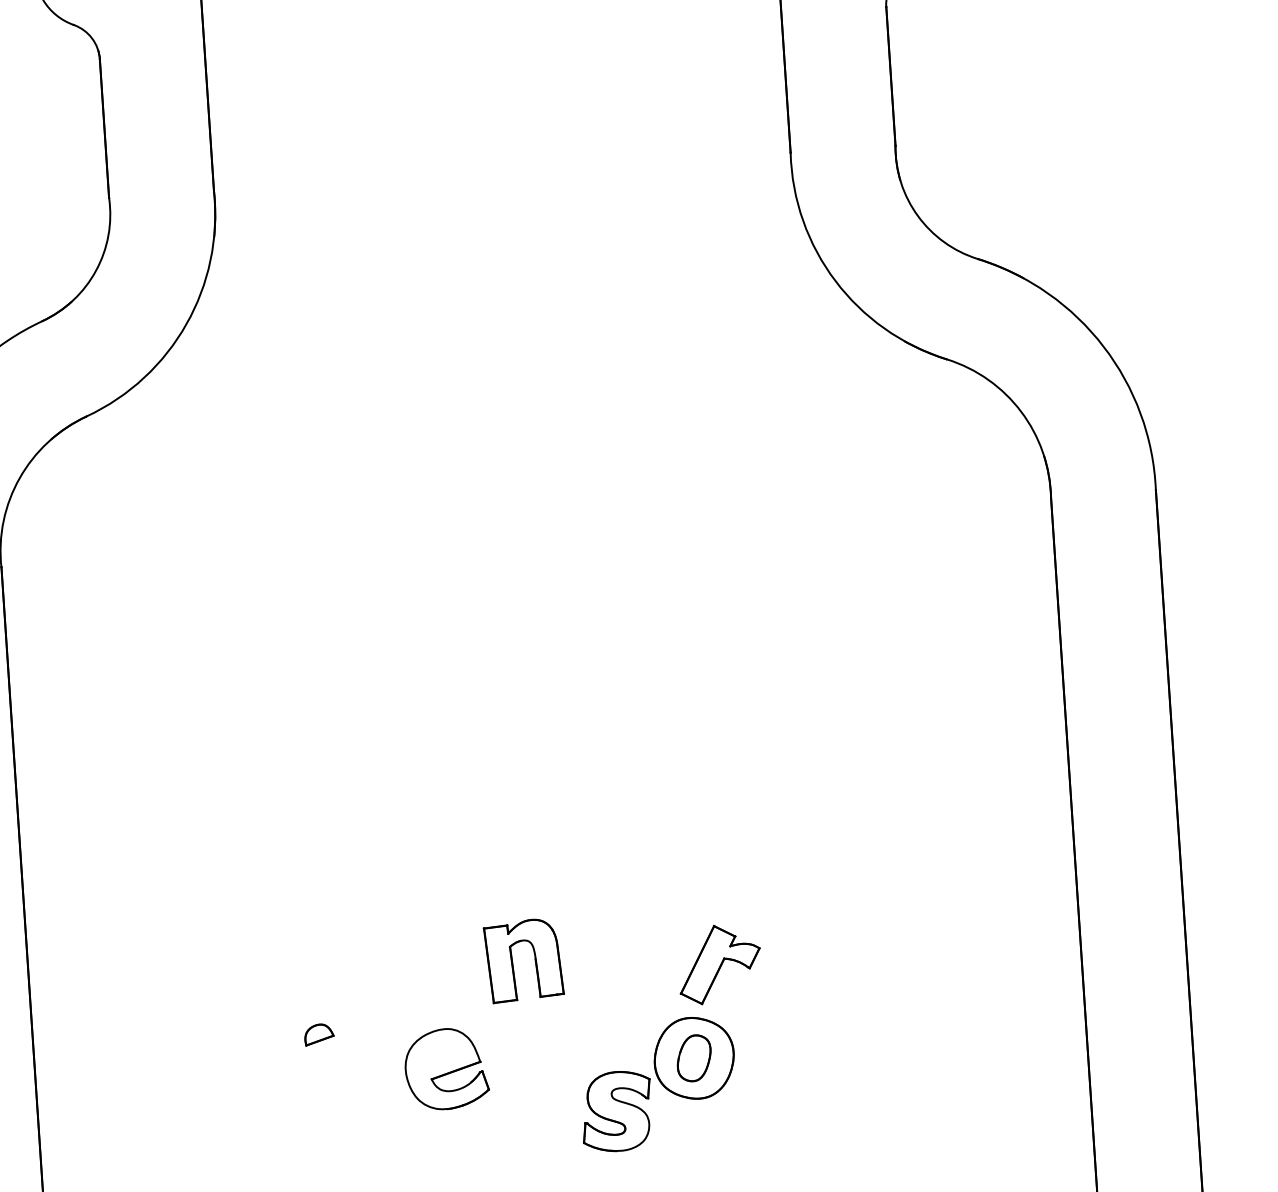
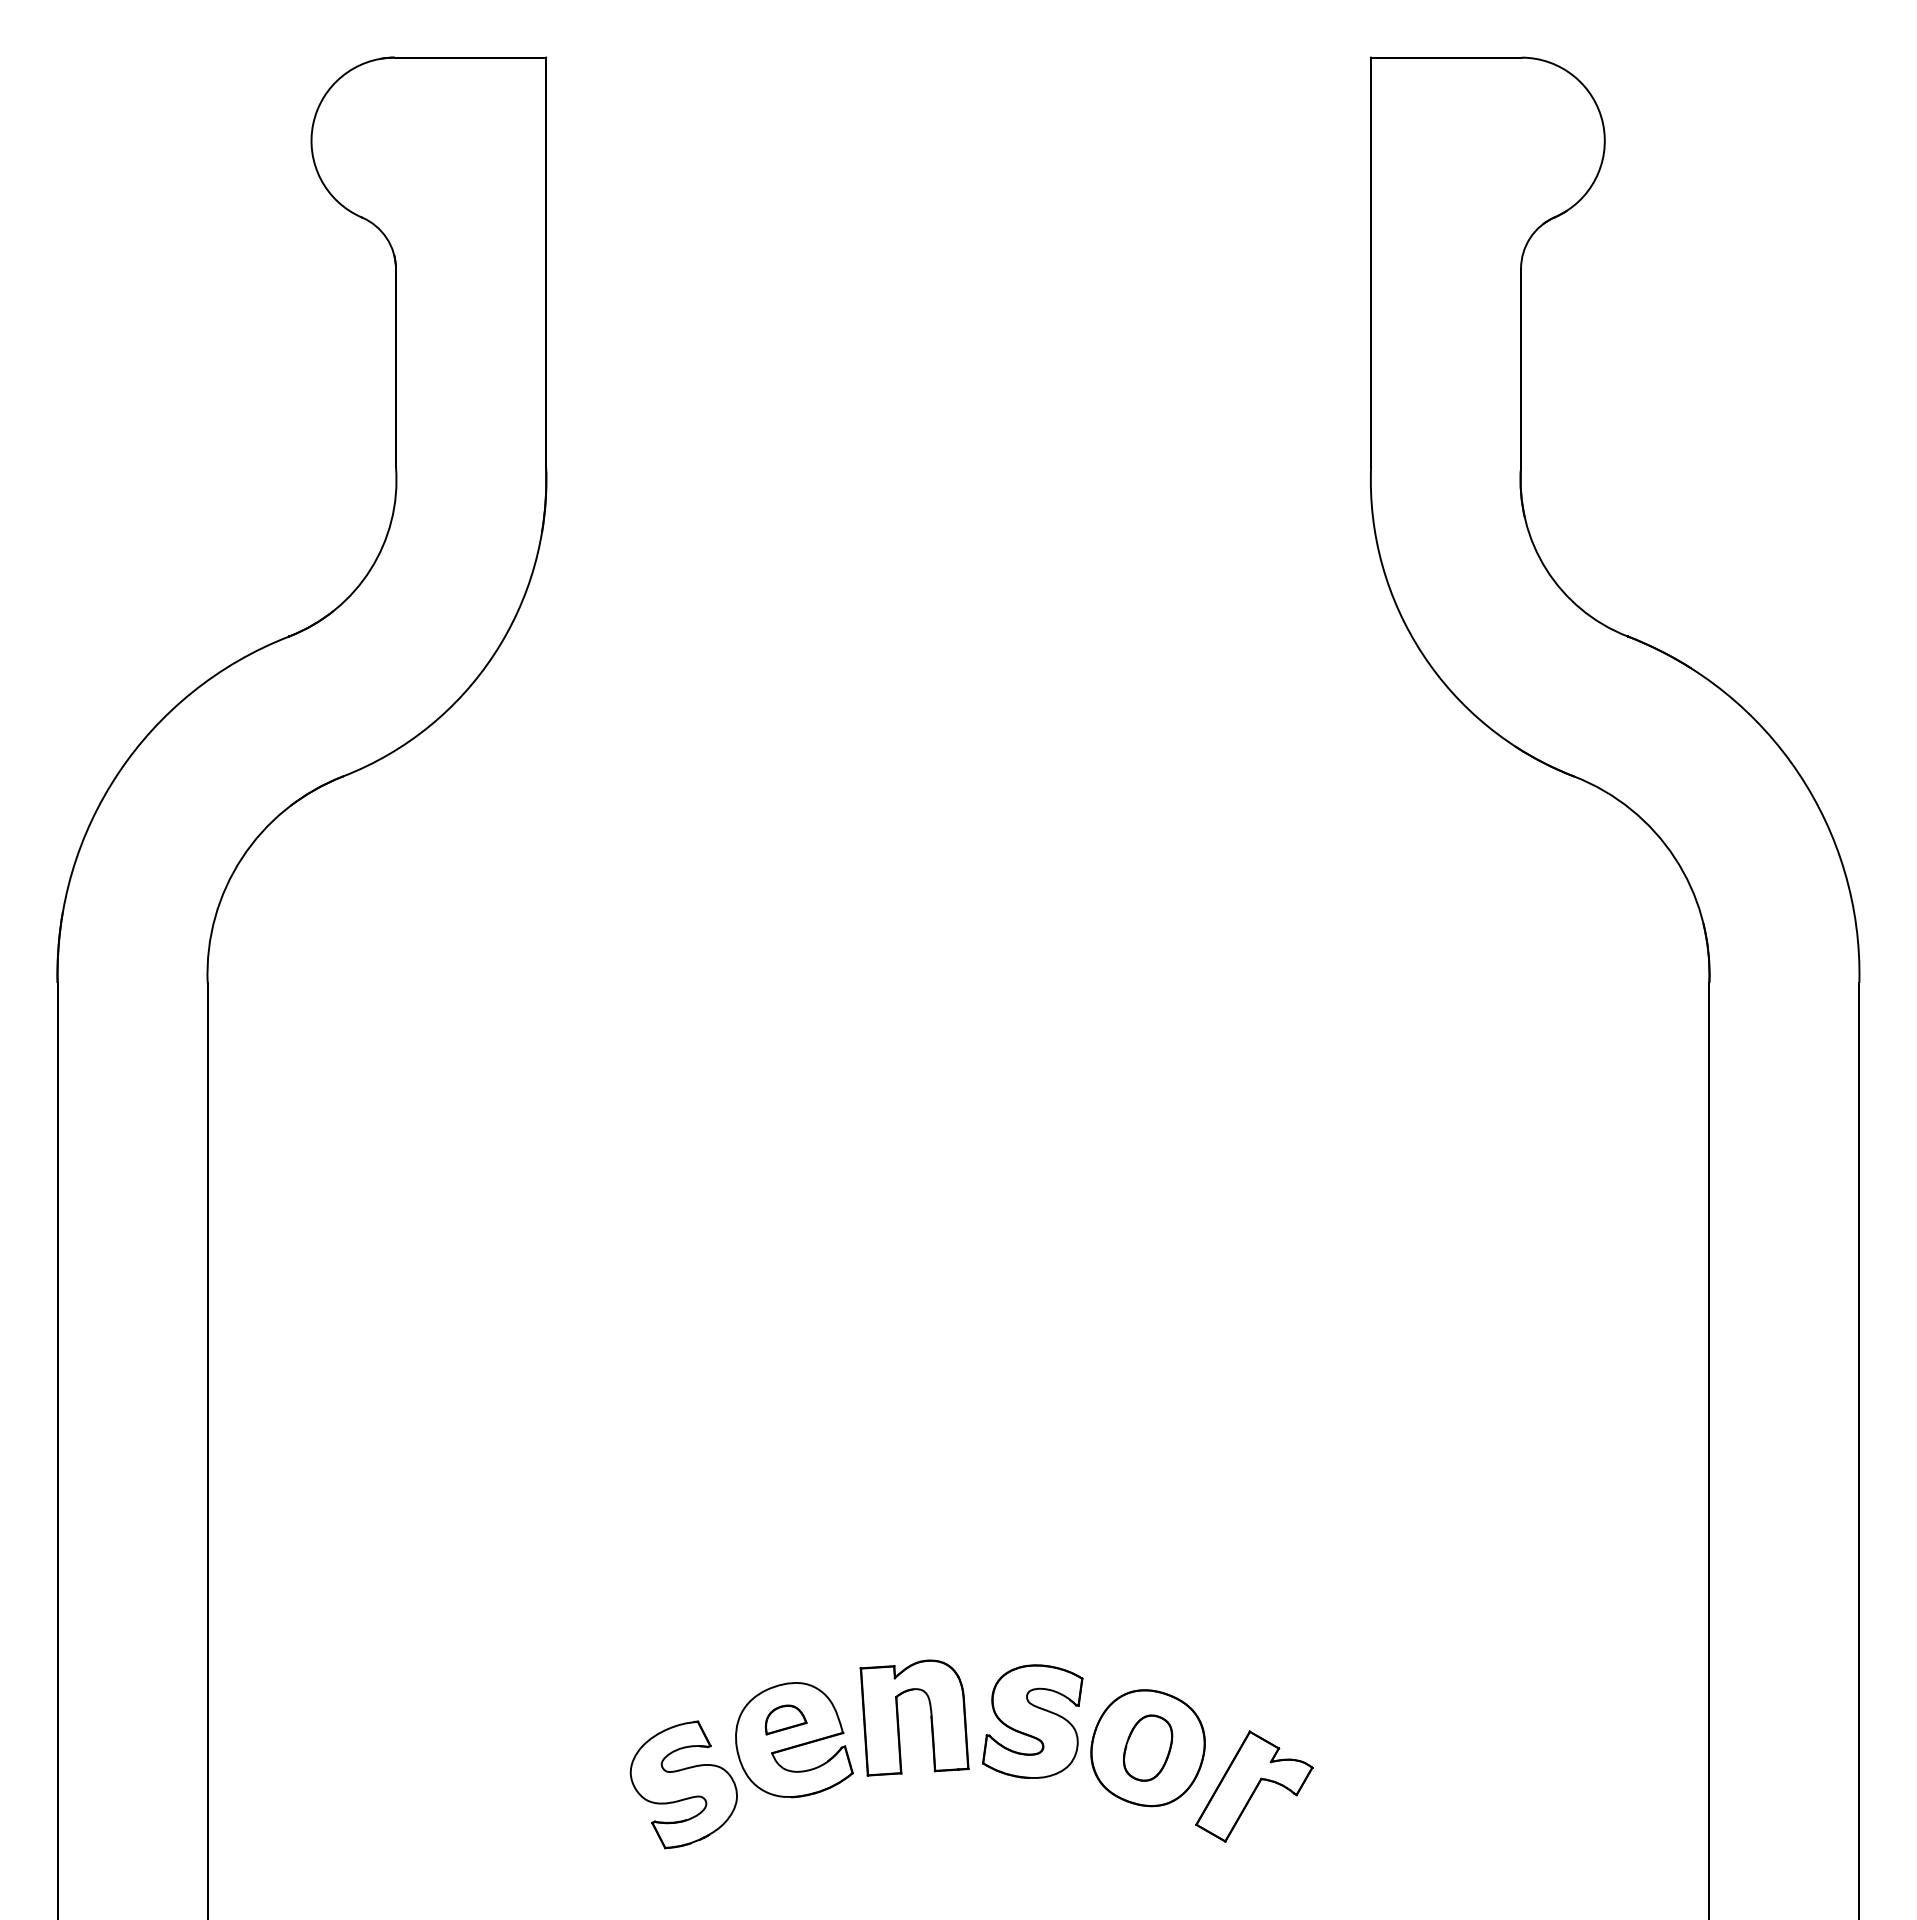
part: (512, 961) -> (898, 1717), moved
part: (719, 964) -> (1254, 1786), moved
part: (318, 1034) -> (785, 1719), moved
part: (371, 1105) -> (683, 1784), added
part: (616, 1111) -> (1032, 1721), moved

